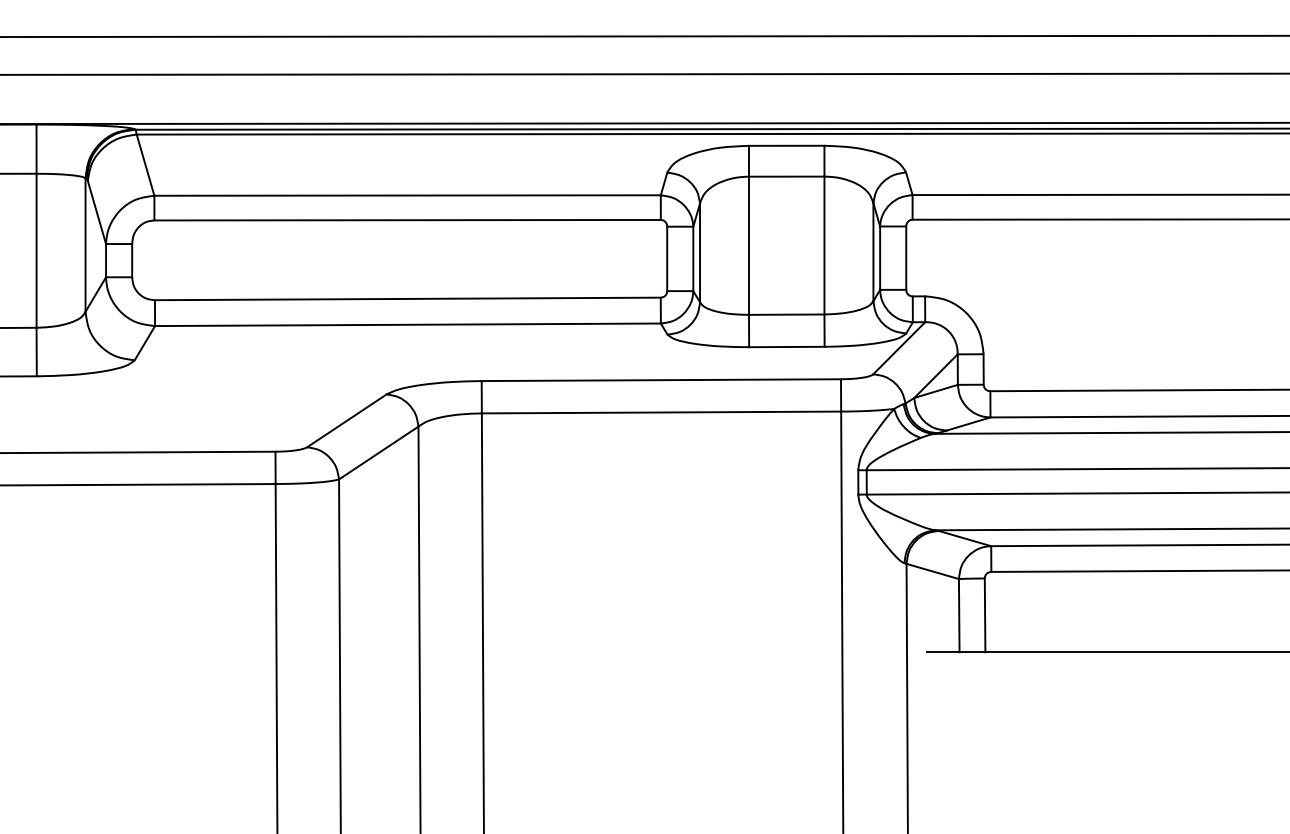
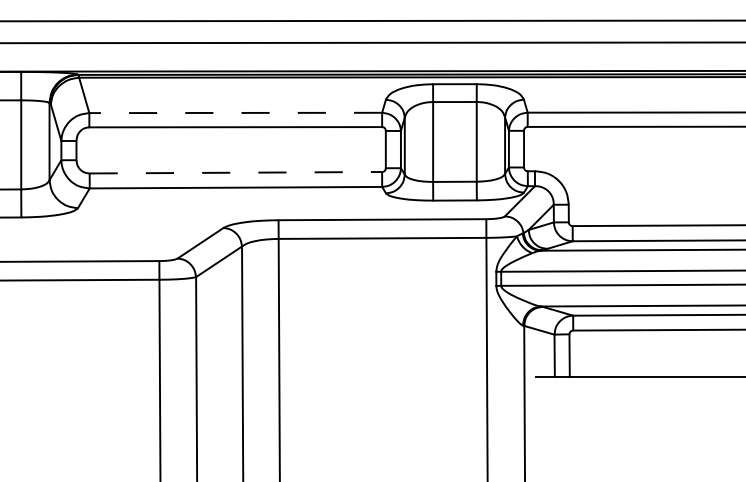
line: (407, 194) -> (235, 112), solid -> dashed
line: (408, 298) -> (236, 172), solid -> dashed

